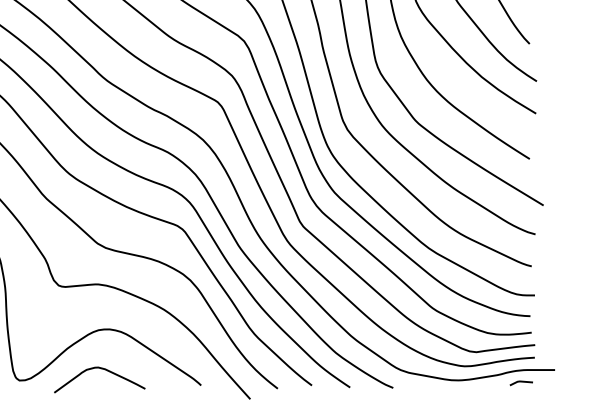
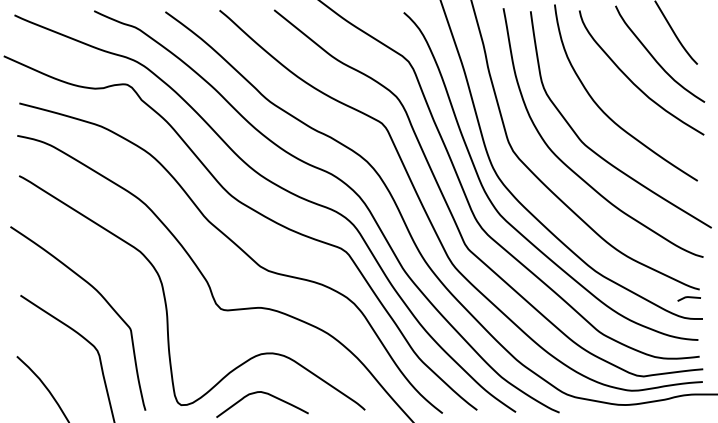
line: (520, 381) -> (688, 297), moved

